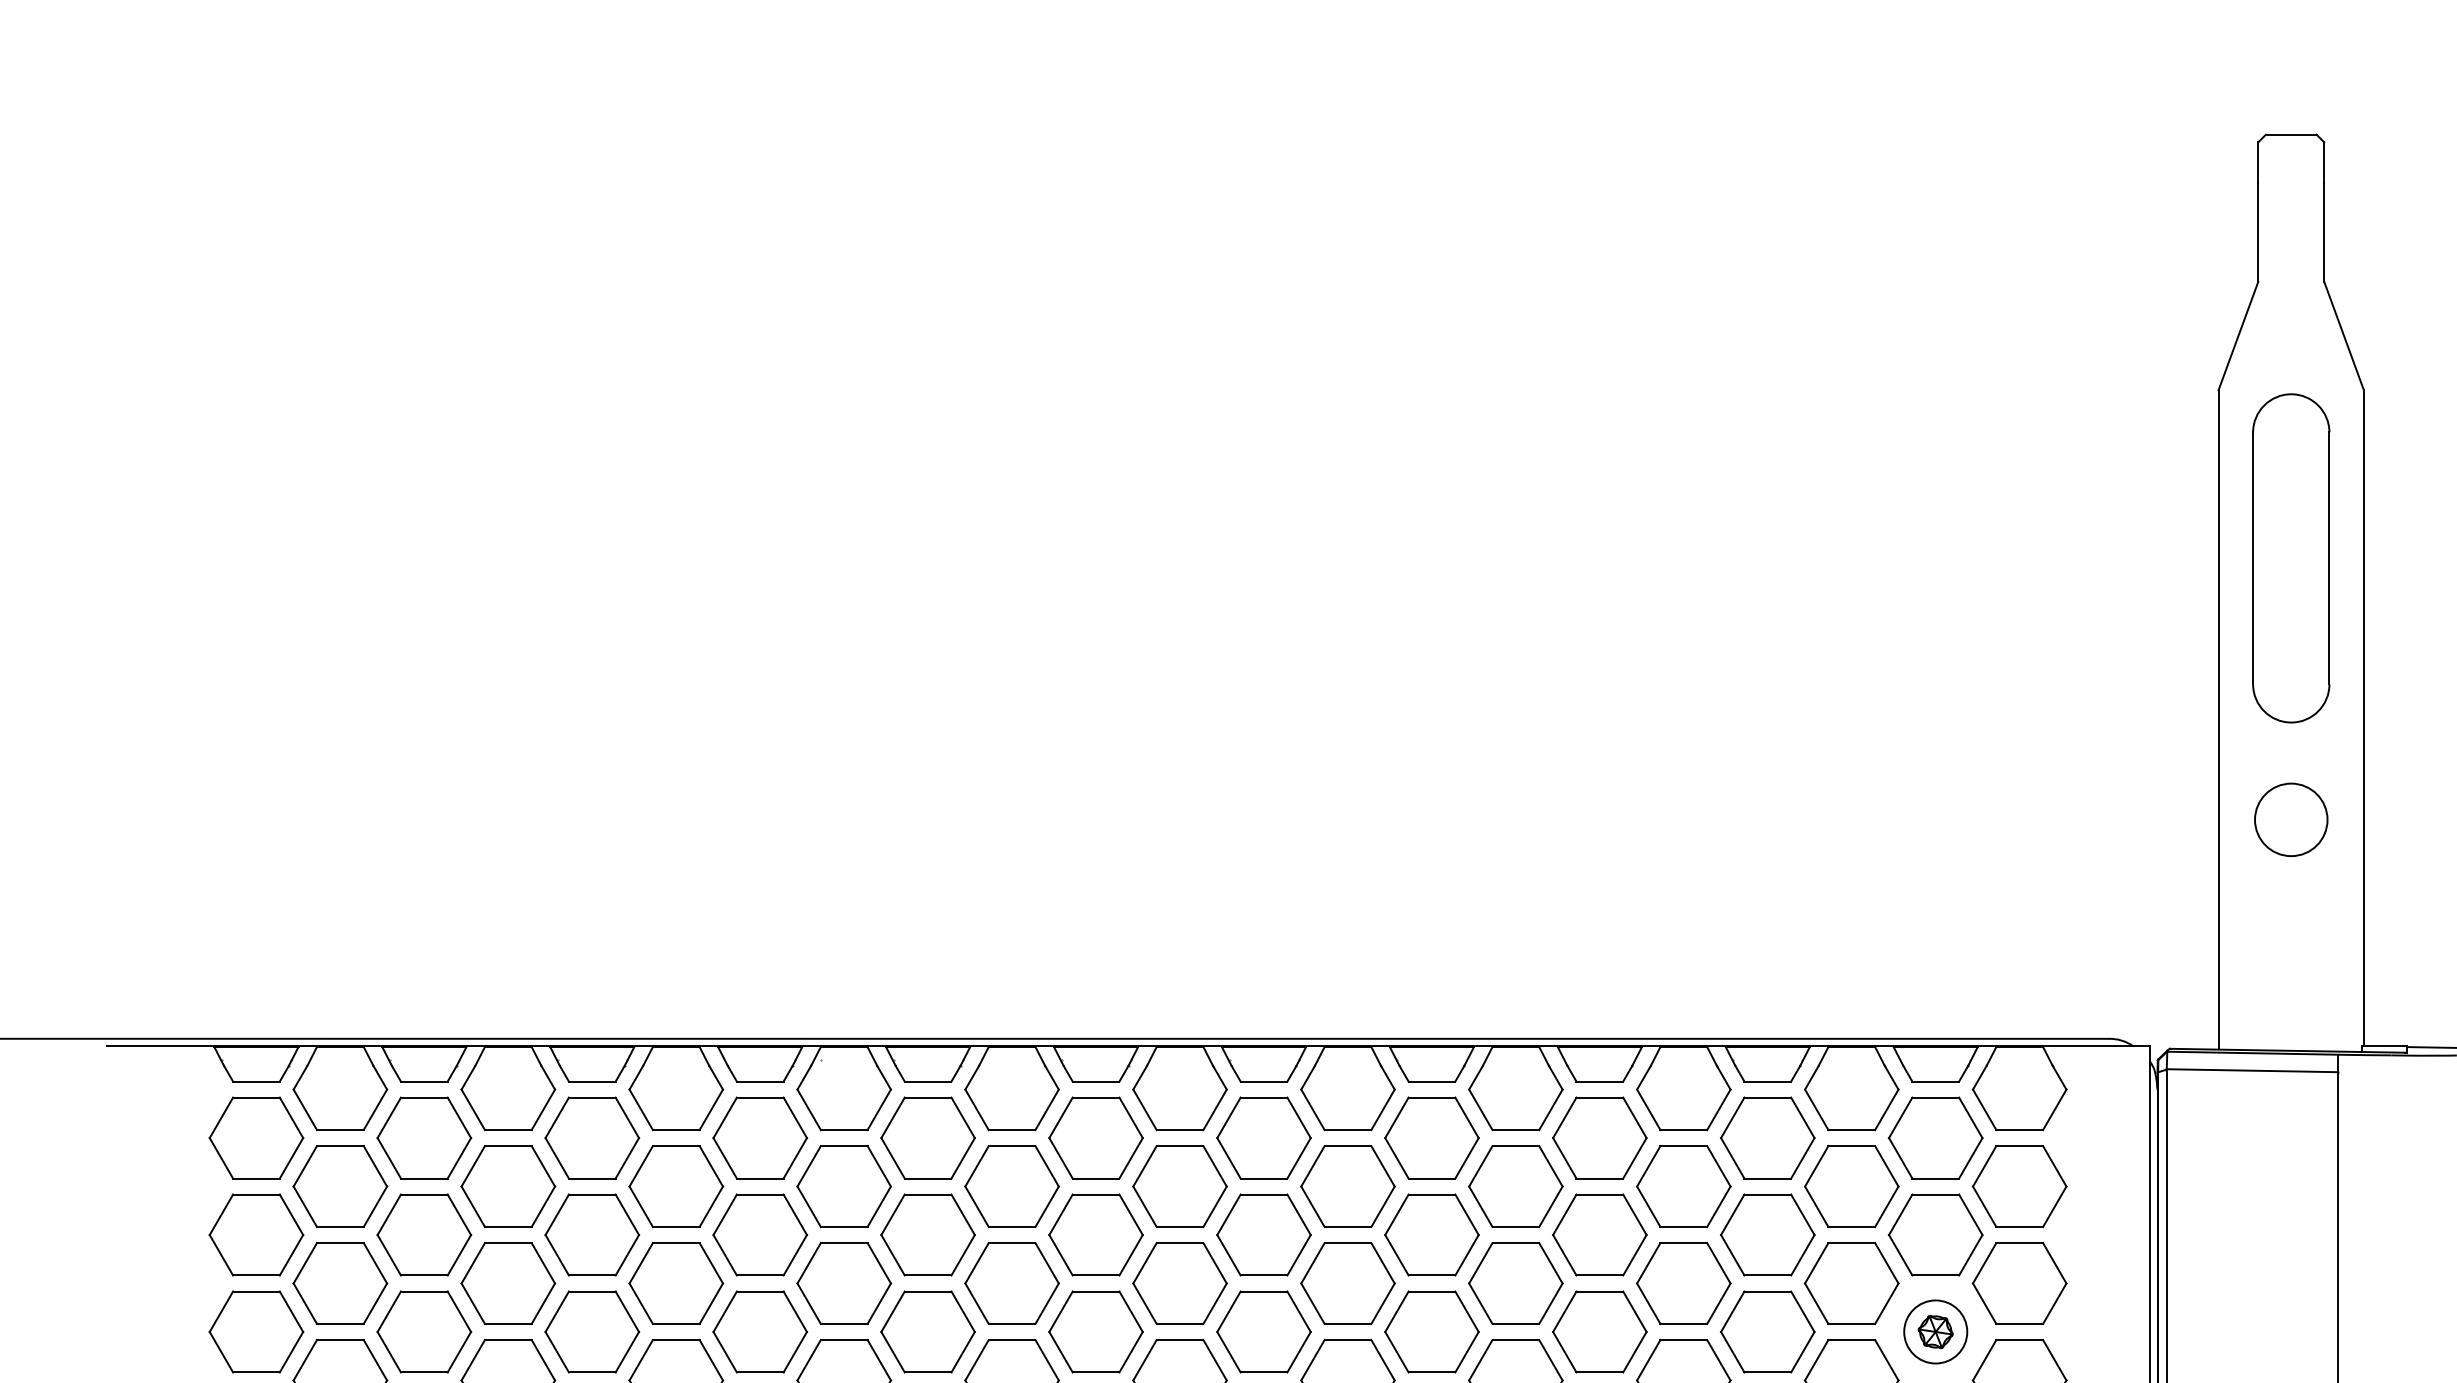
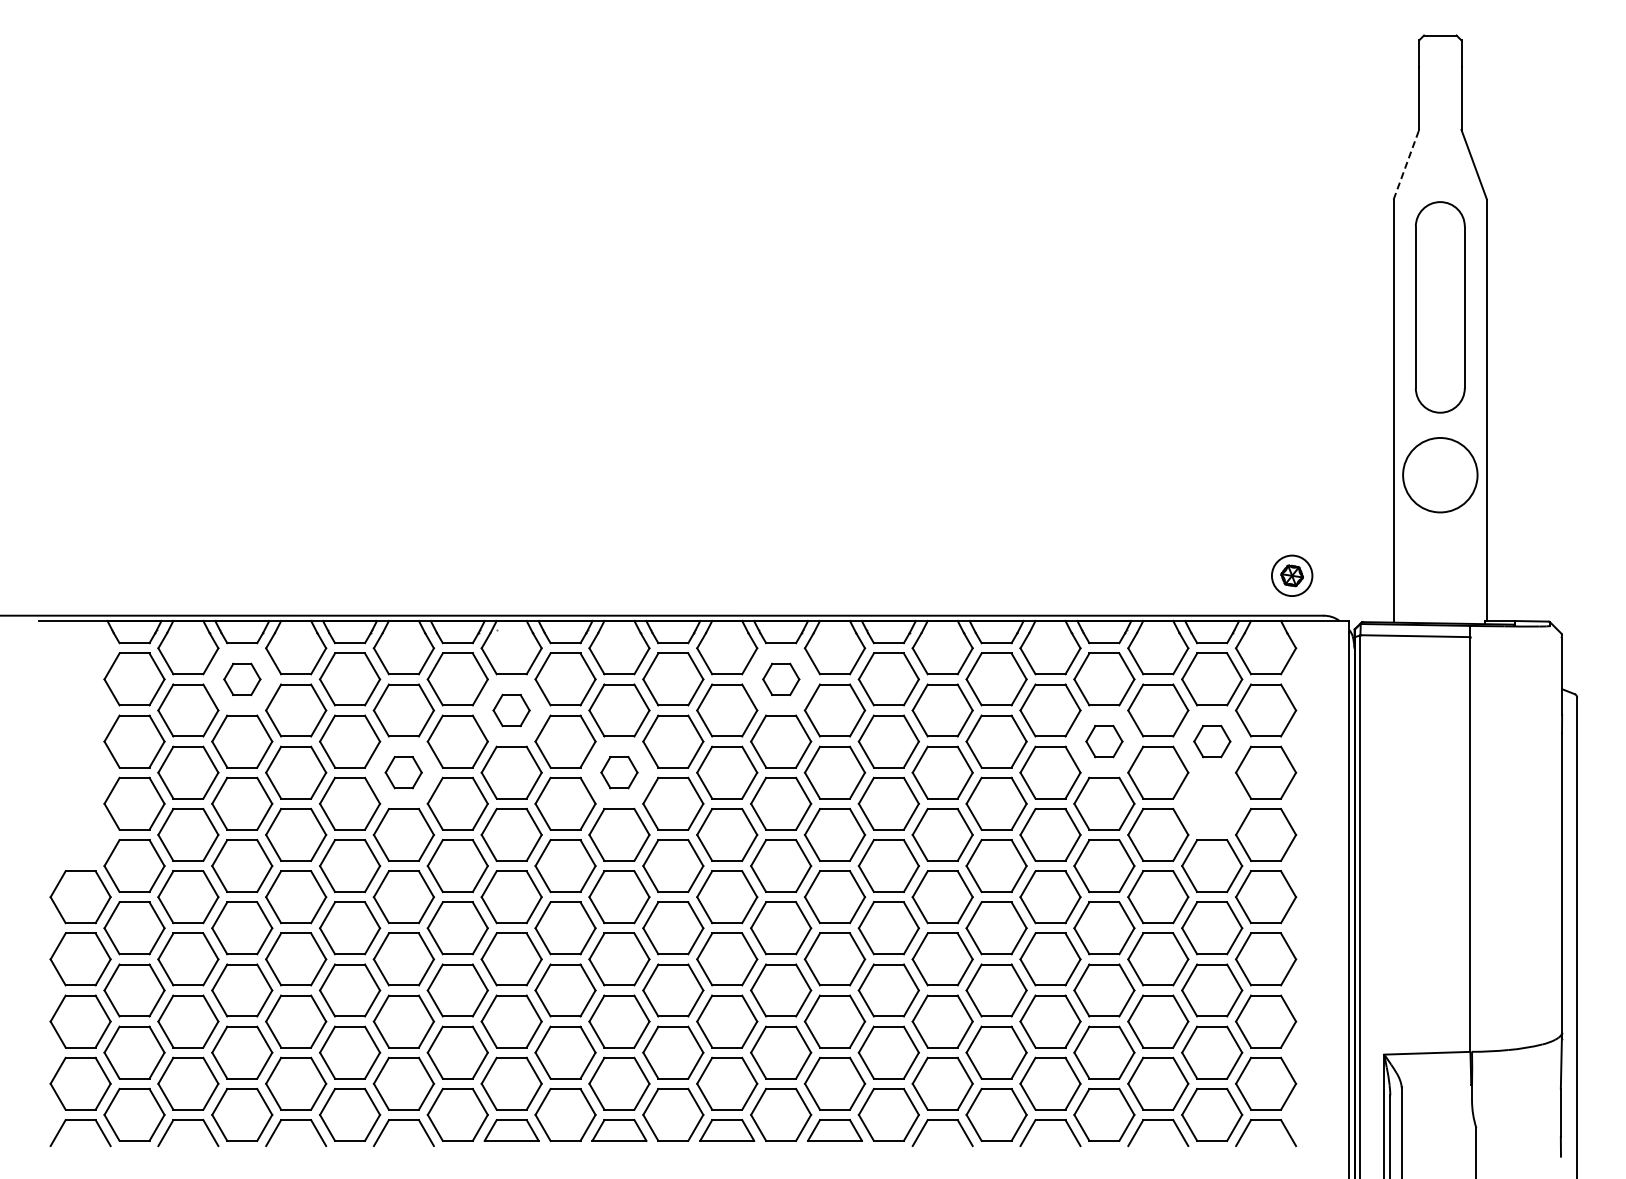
line: (2238, 335) -> (1406, 164), solid -> dashed
circle: (2291, 818) -> (1440, 474), size x1.6
part: (424, 1138) -> (242, 679), size x0.6
part: (1264, 1138) -> (781, 679), size x0.6
part: (843, 1186) -> (511, 710), size x0.6
part: (1767, 1234) -> (1104, 741), size x0.6
part: (1936, 1234) -> (1212, 741), size x0.6
part: (675, 1283) -> (403, 772), size x0.6
part: (1012, 1283) -> (619, 772), size x0.6
part: (1936, 1331) -> (1292, 575), moved

